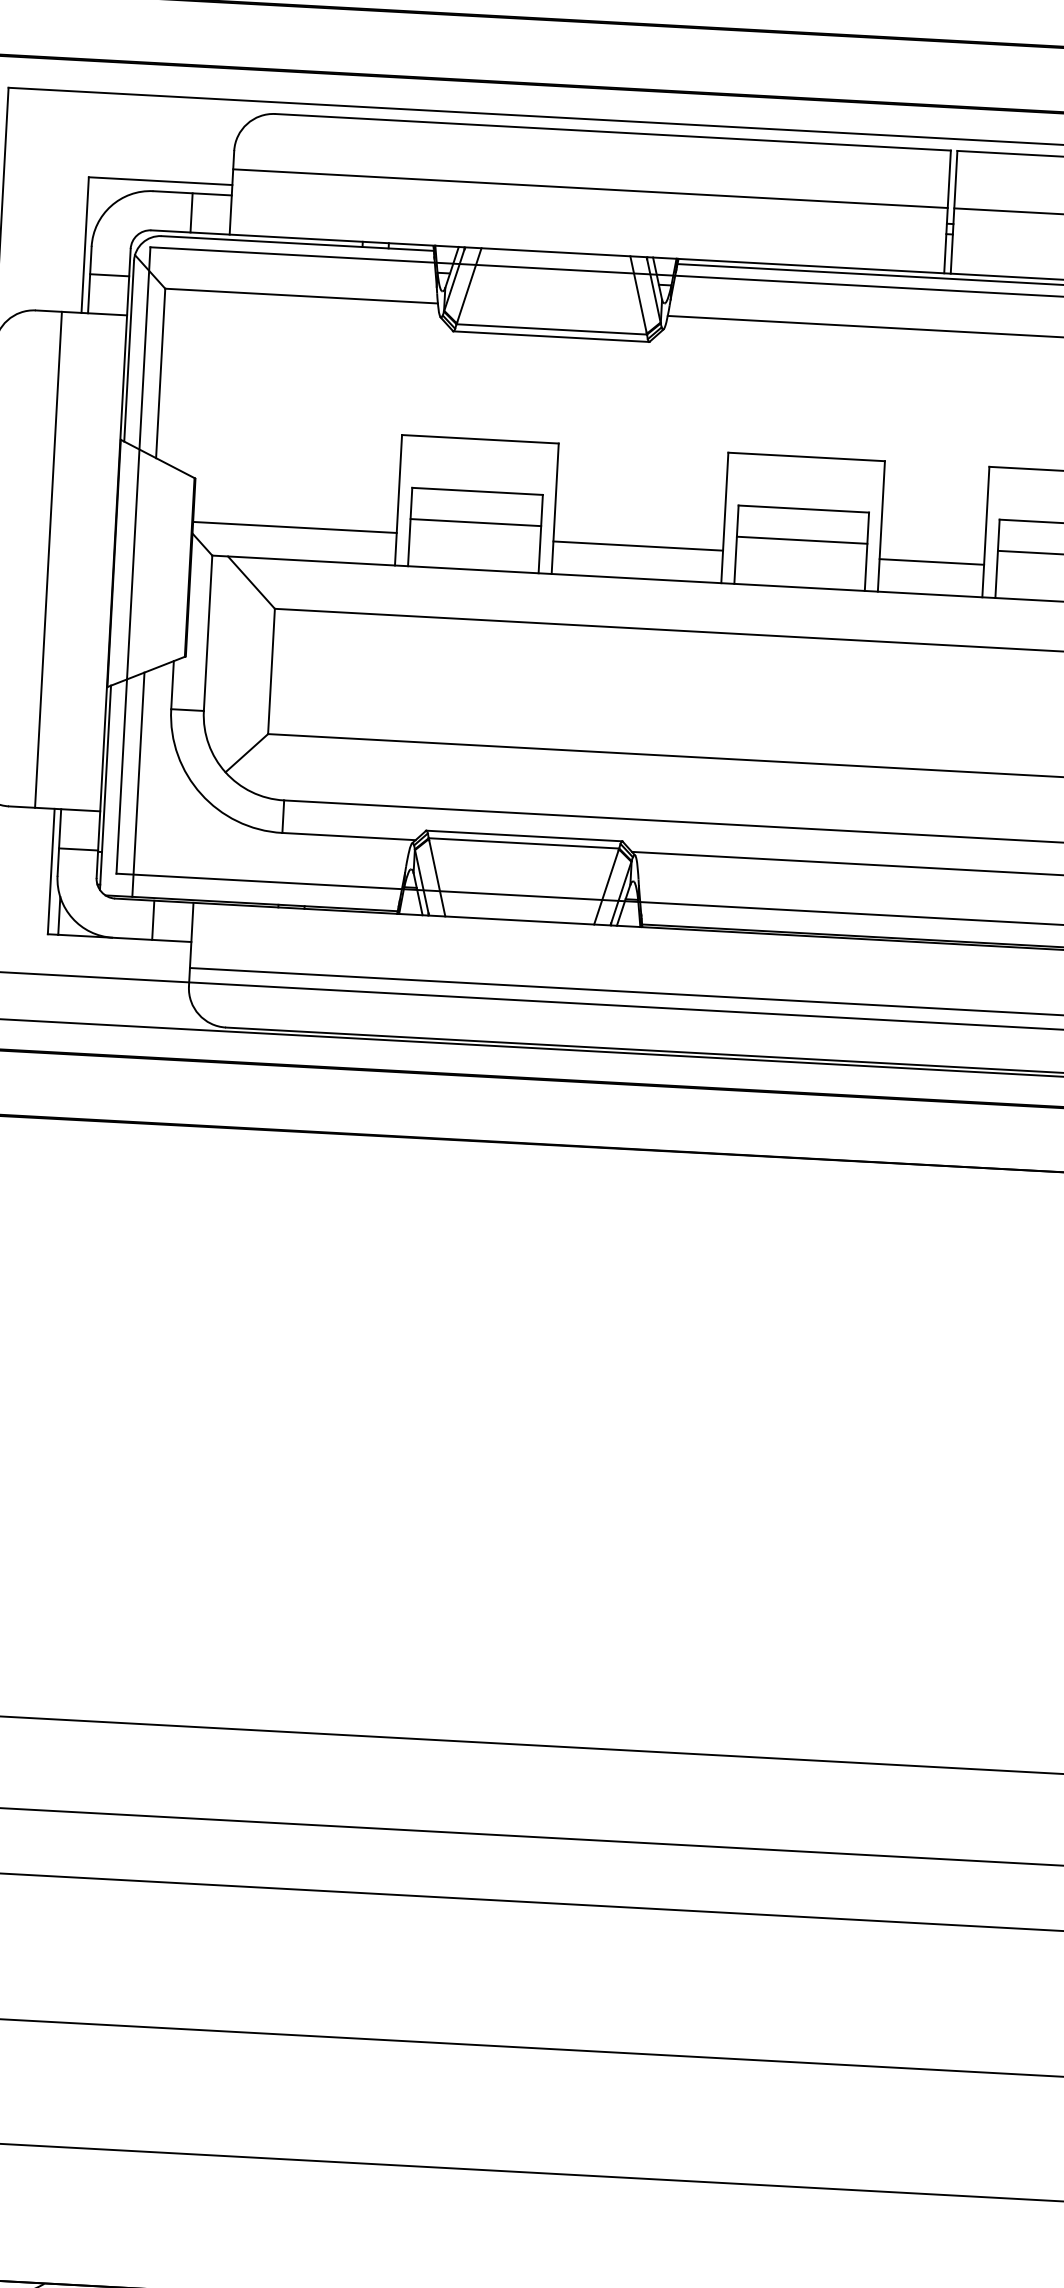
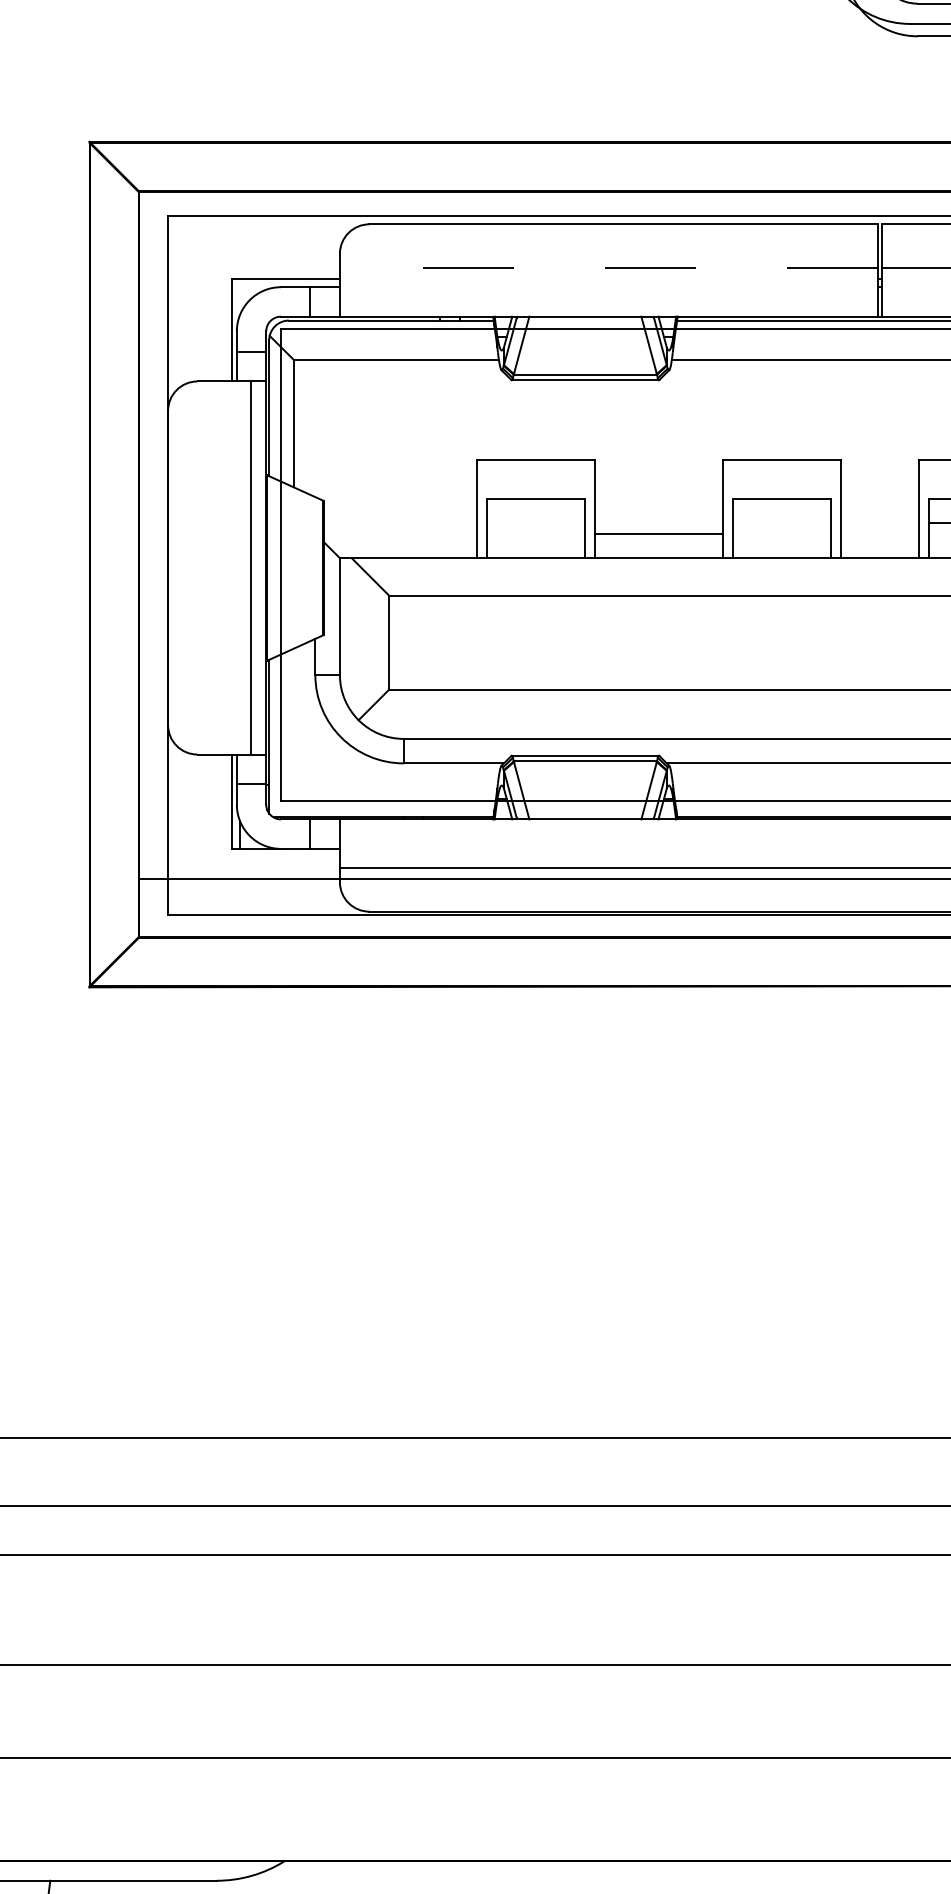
line: (590, 188) -> (608, 267), solid -> dashed
line: (476, 522) -> (536, 522), removed
line: (294, 527) -> (400, 533), removed
line: (801, 539) -> (781, 522), removed
line: (48, 559) -> (251, 567), moved
line: (931, 561) -> (879, 533), removed
line: (138, 783) -> (293, 732), removed

